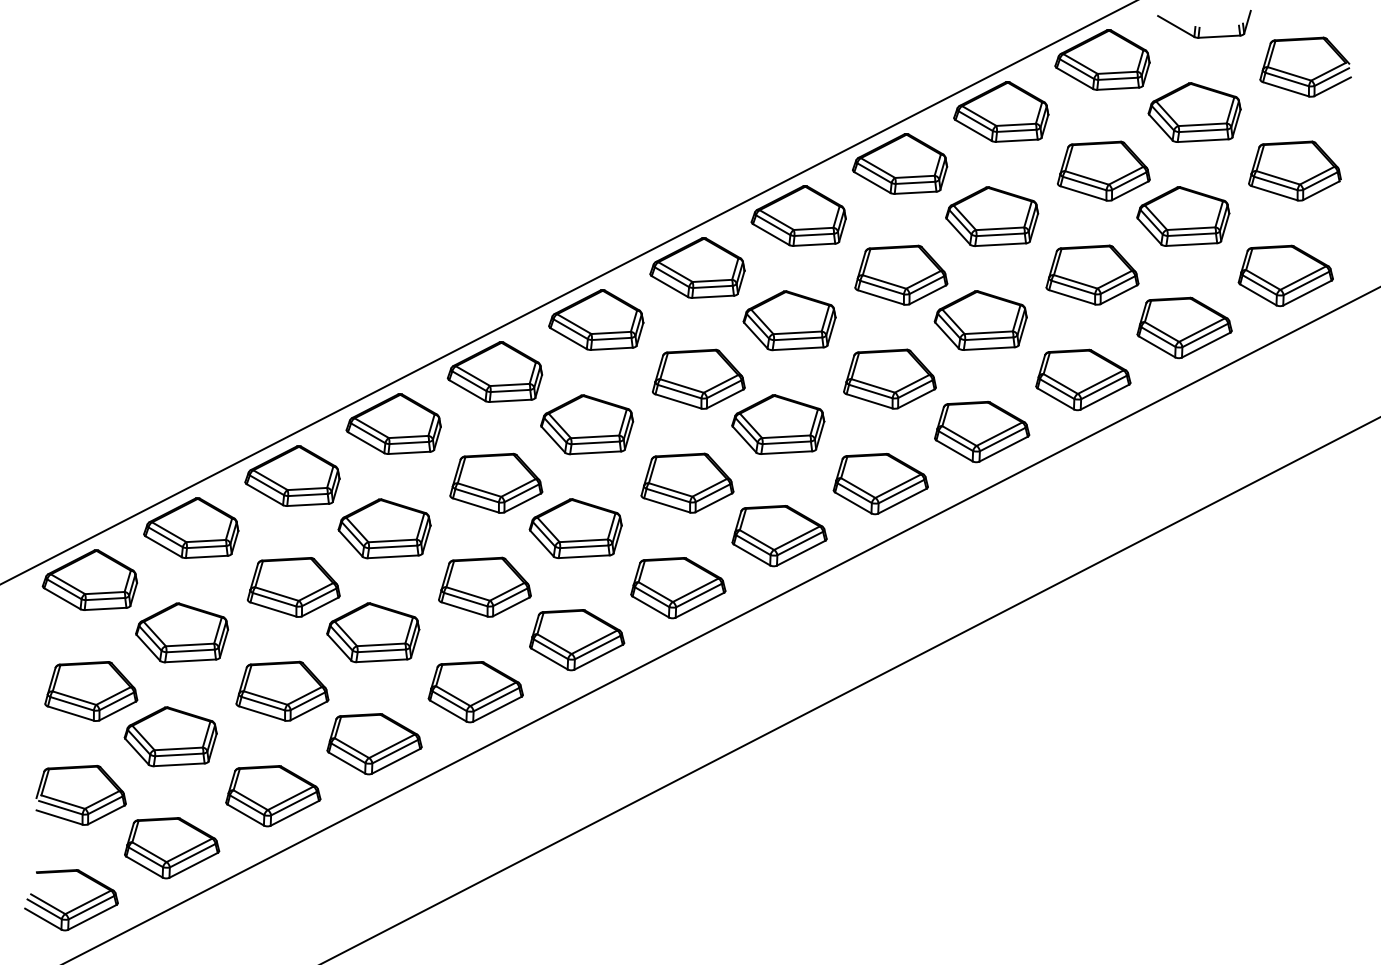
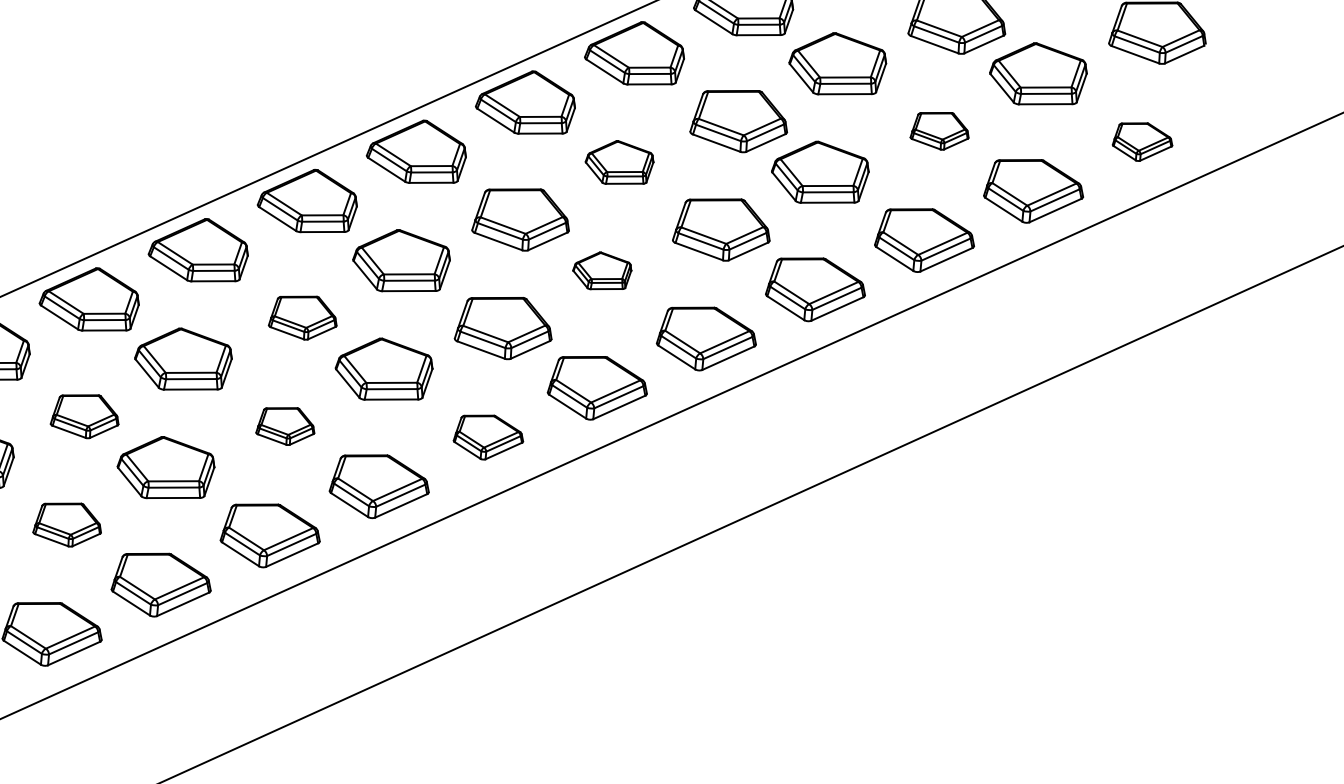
part: (1092, 274) -> (939, 130), size x0.6
part: (1285, 275) -> (1142, 141), size x0.6
part: (789, 320) -> (619, 162), size x0.7
part: (778, 424) -> (602, 271), size x0.6
part: (496, 482) -> (303, 317), size x0.7
part: (484, 586) -> (285, 425), size x0.6
part: (293, 587) -> (84, 416), size x0.7
part: (678, 588) -> (488, 437), size x0.7
part: (282, 690) -> (67, 523), size x0.7

